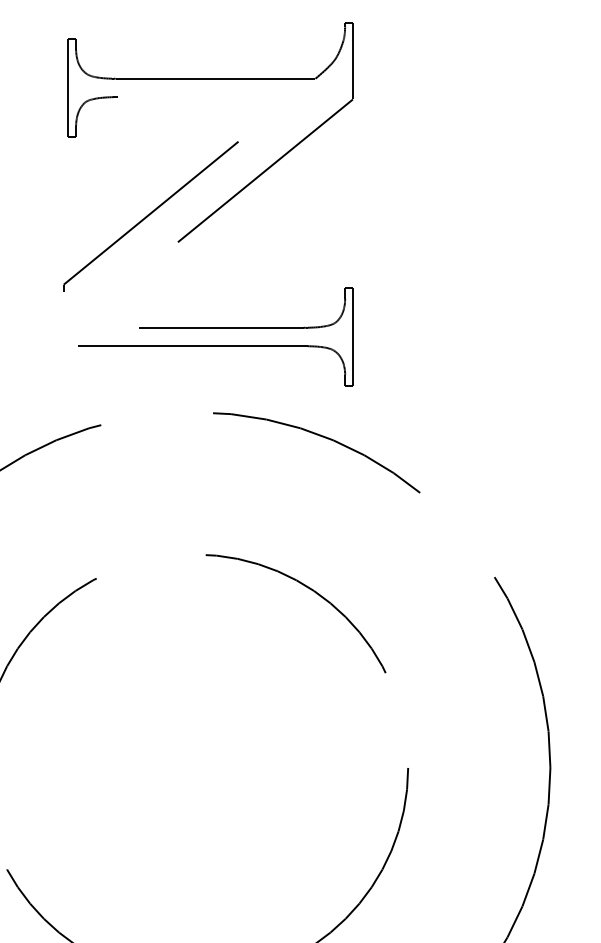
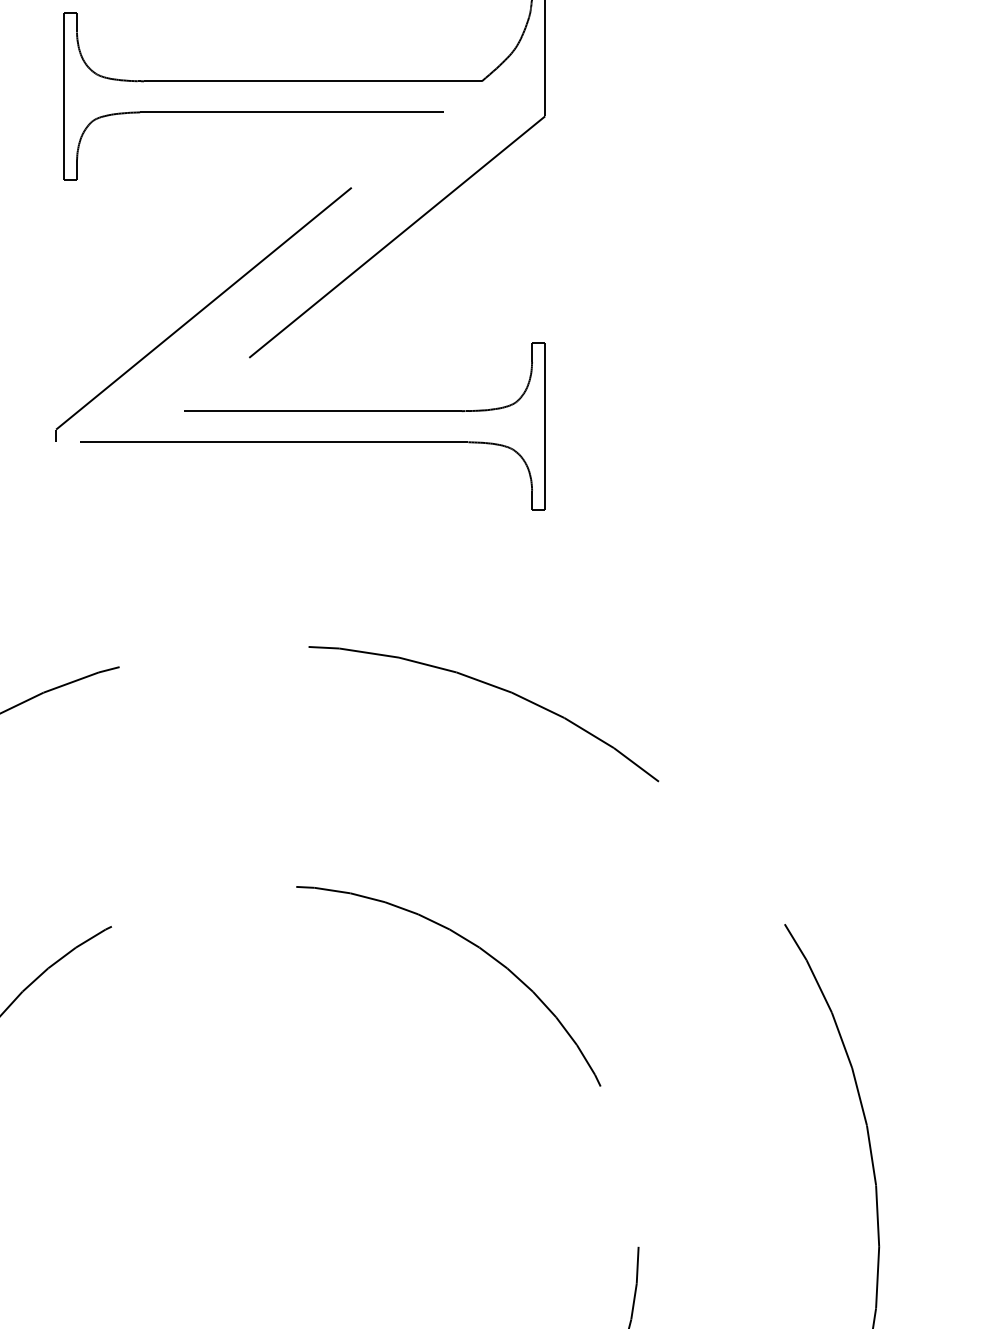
line: (204, 97) -> (294, 112), added
part: (215, 328) -> (312, 412), moved

